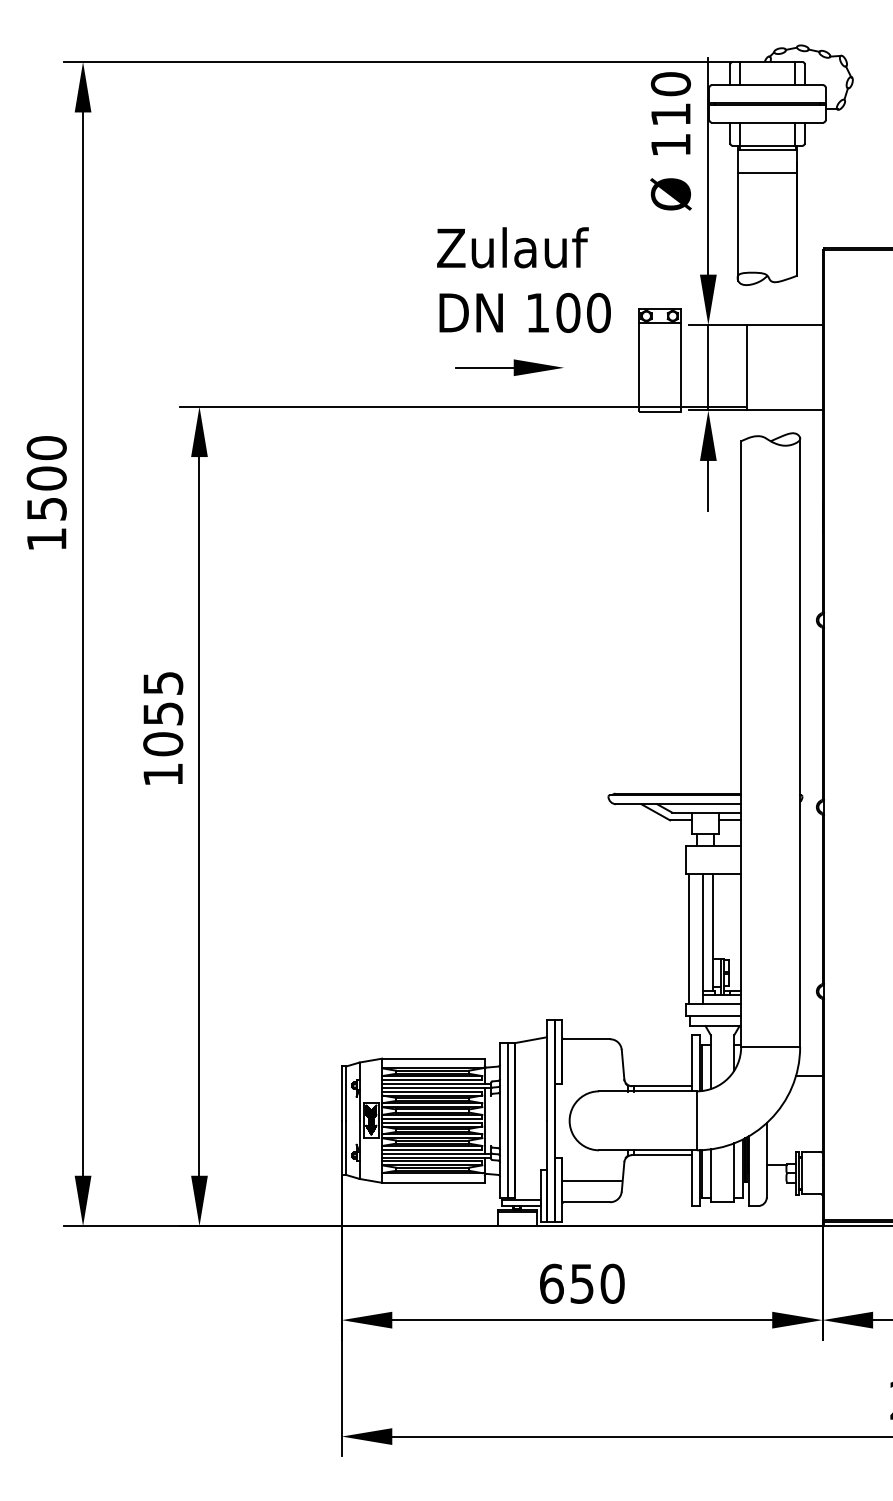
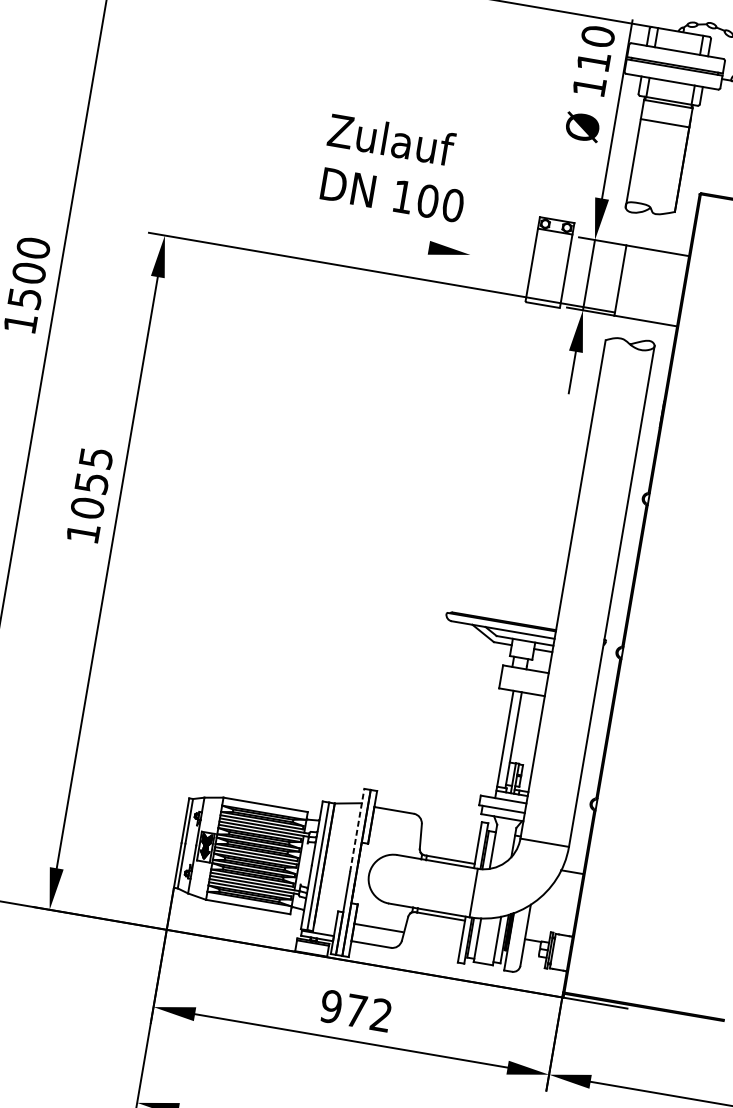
text: (523, 279) -> (395, 167), moved
line: (484, 367) -> (404, 243), removed
line: (689, 938) -> (493, 742), removed
line: (546, 1069) -> (357, 829), solid -> dashed
text: (581, 1283) -> (355, 1010), 650 -> 972

